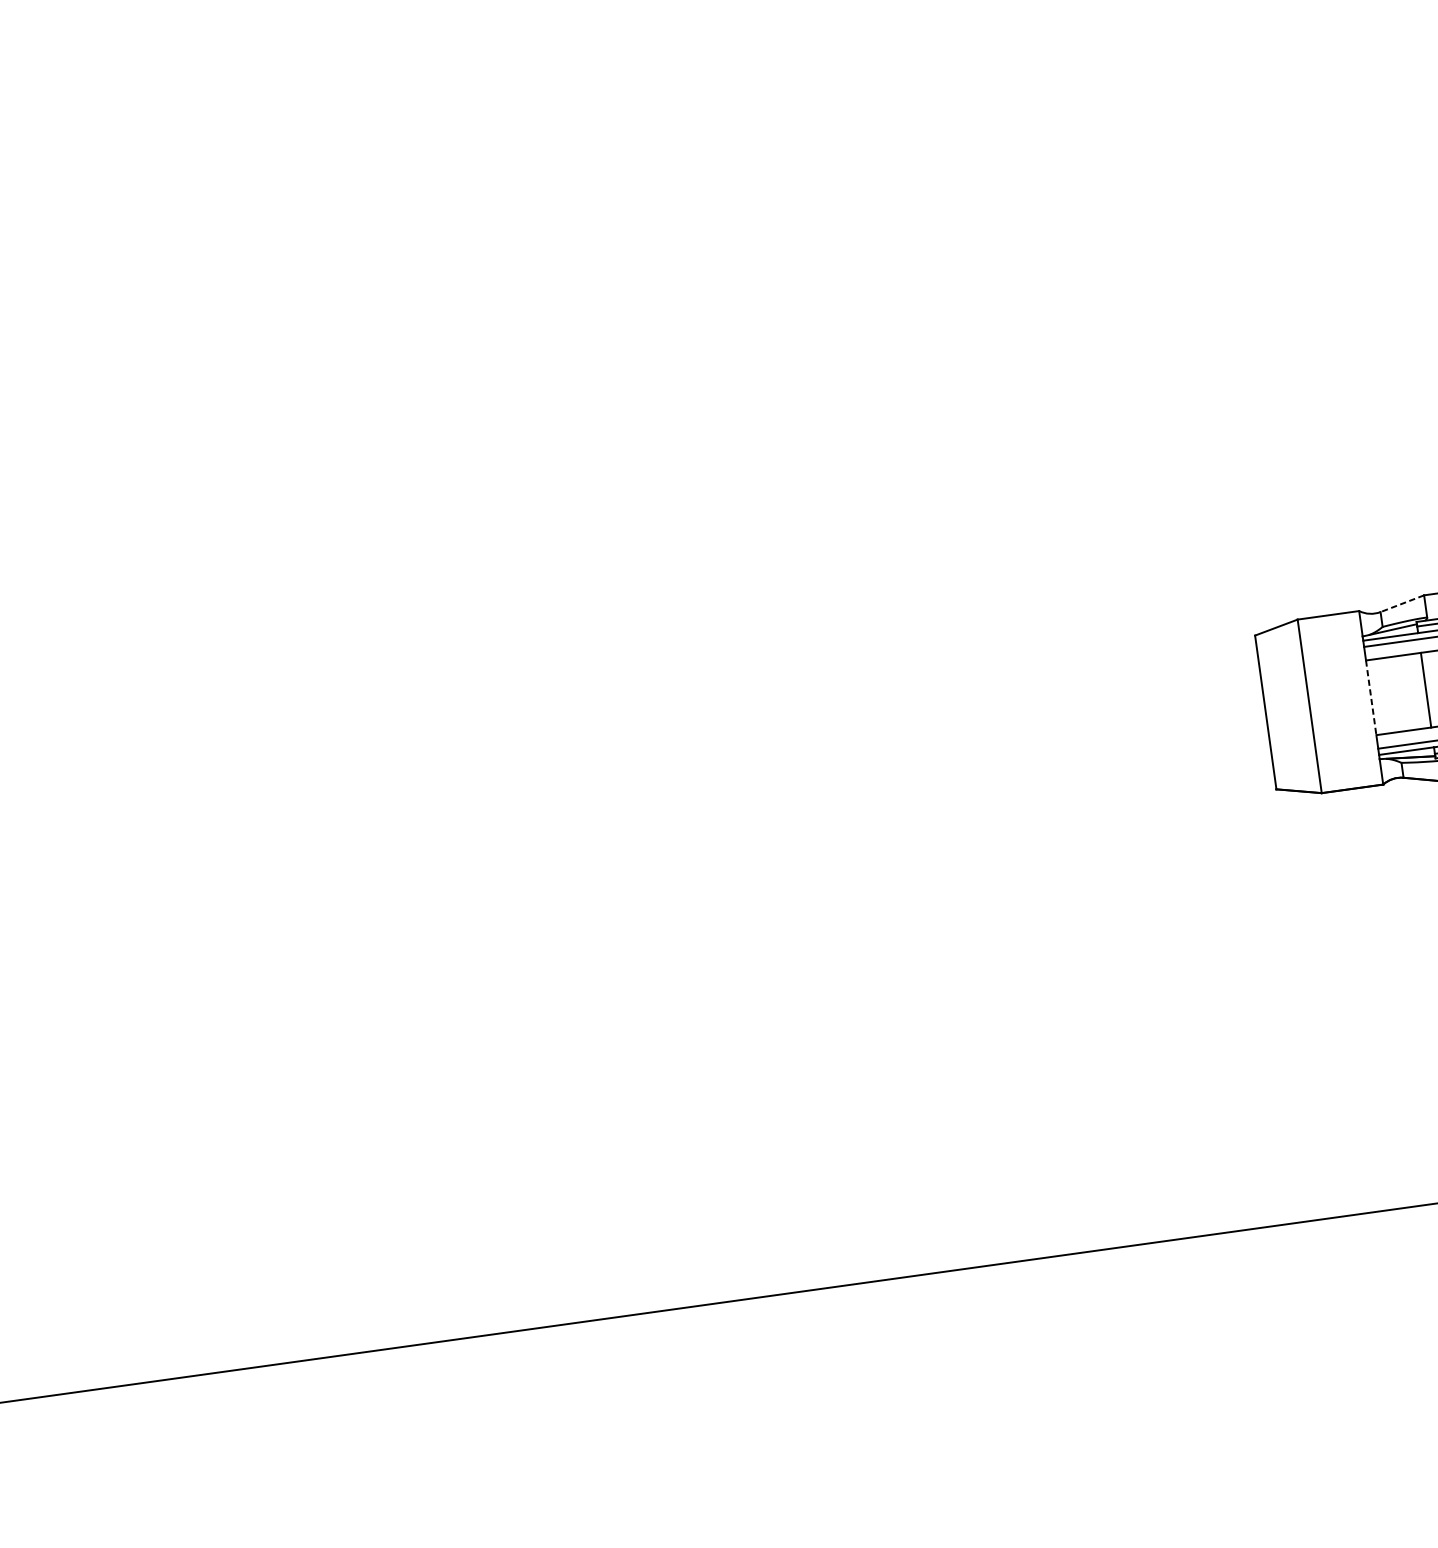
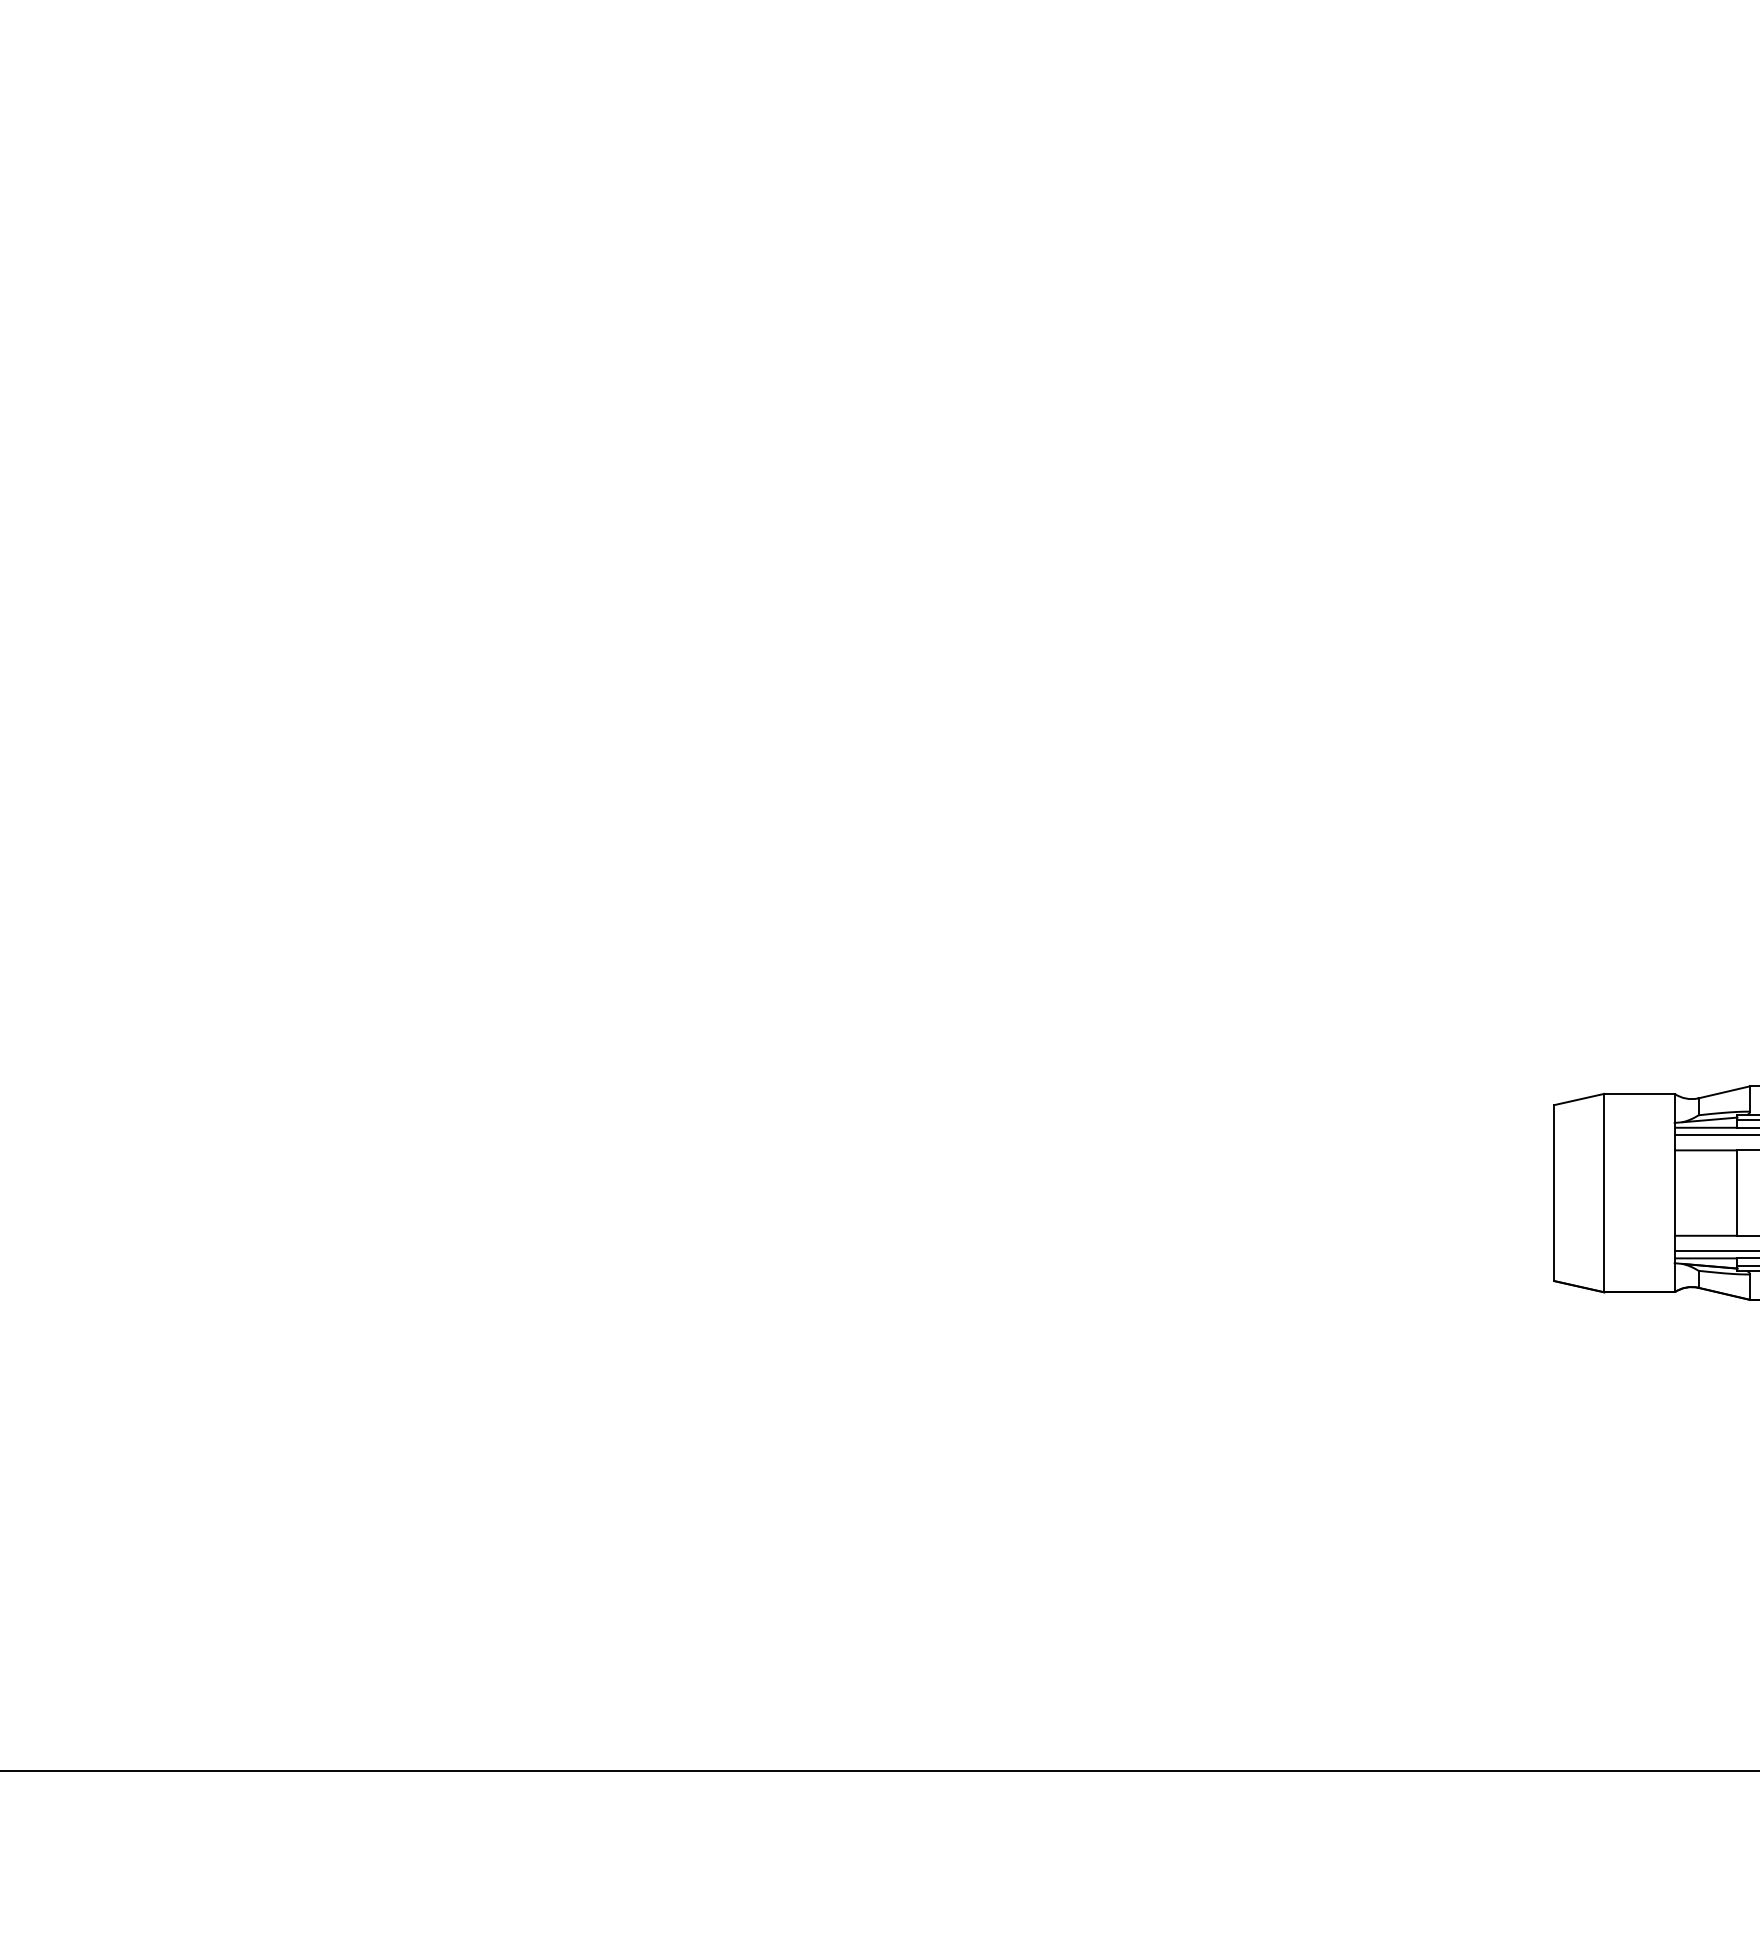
line: (1401, 603) -> (1723, 1092), dashed -> solid
line: (1371, 698) -> (1674, 1193), dashed -> solid

